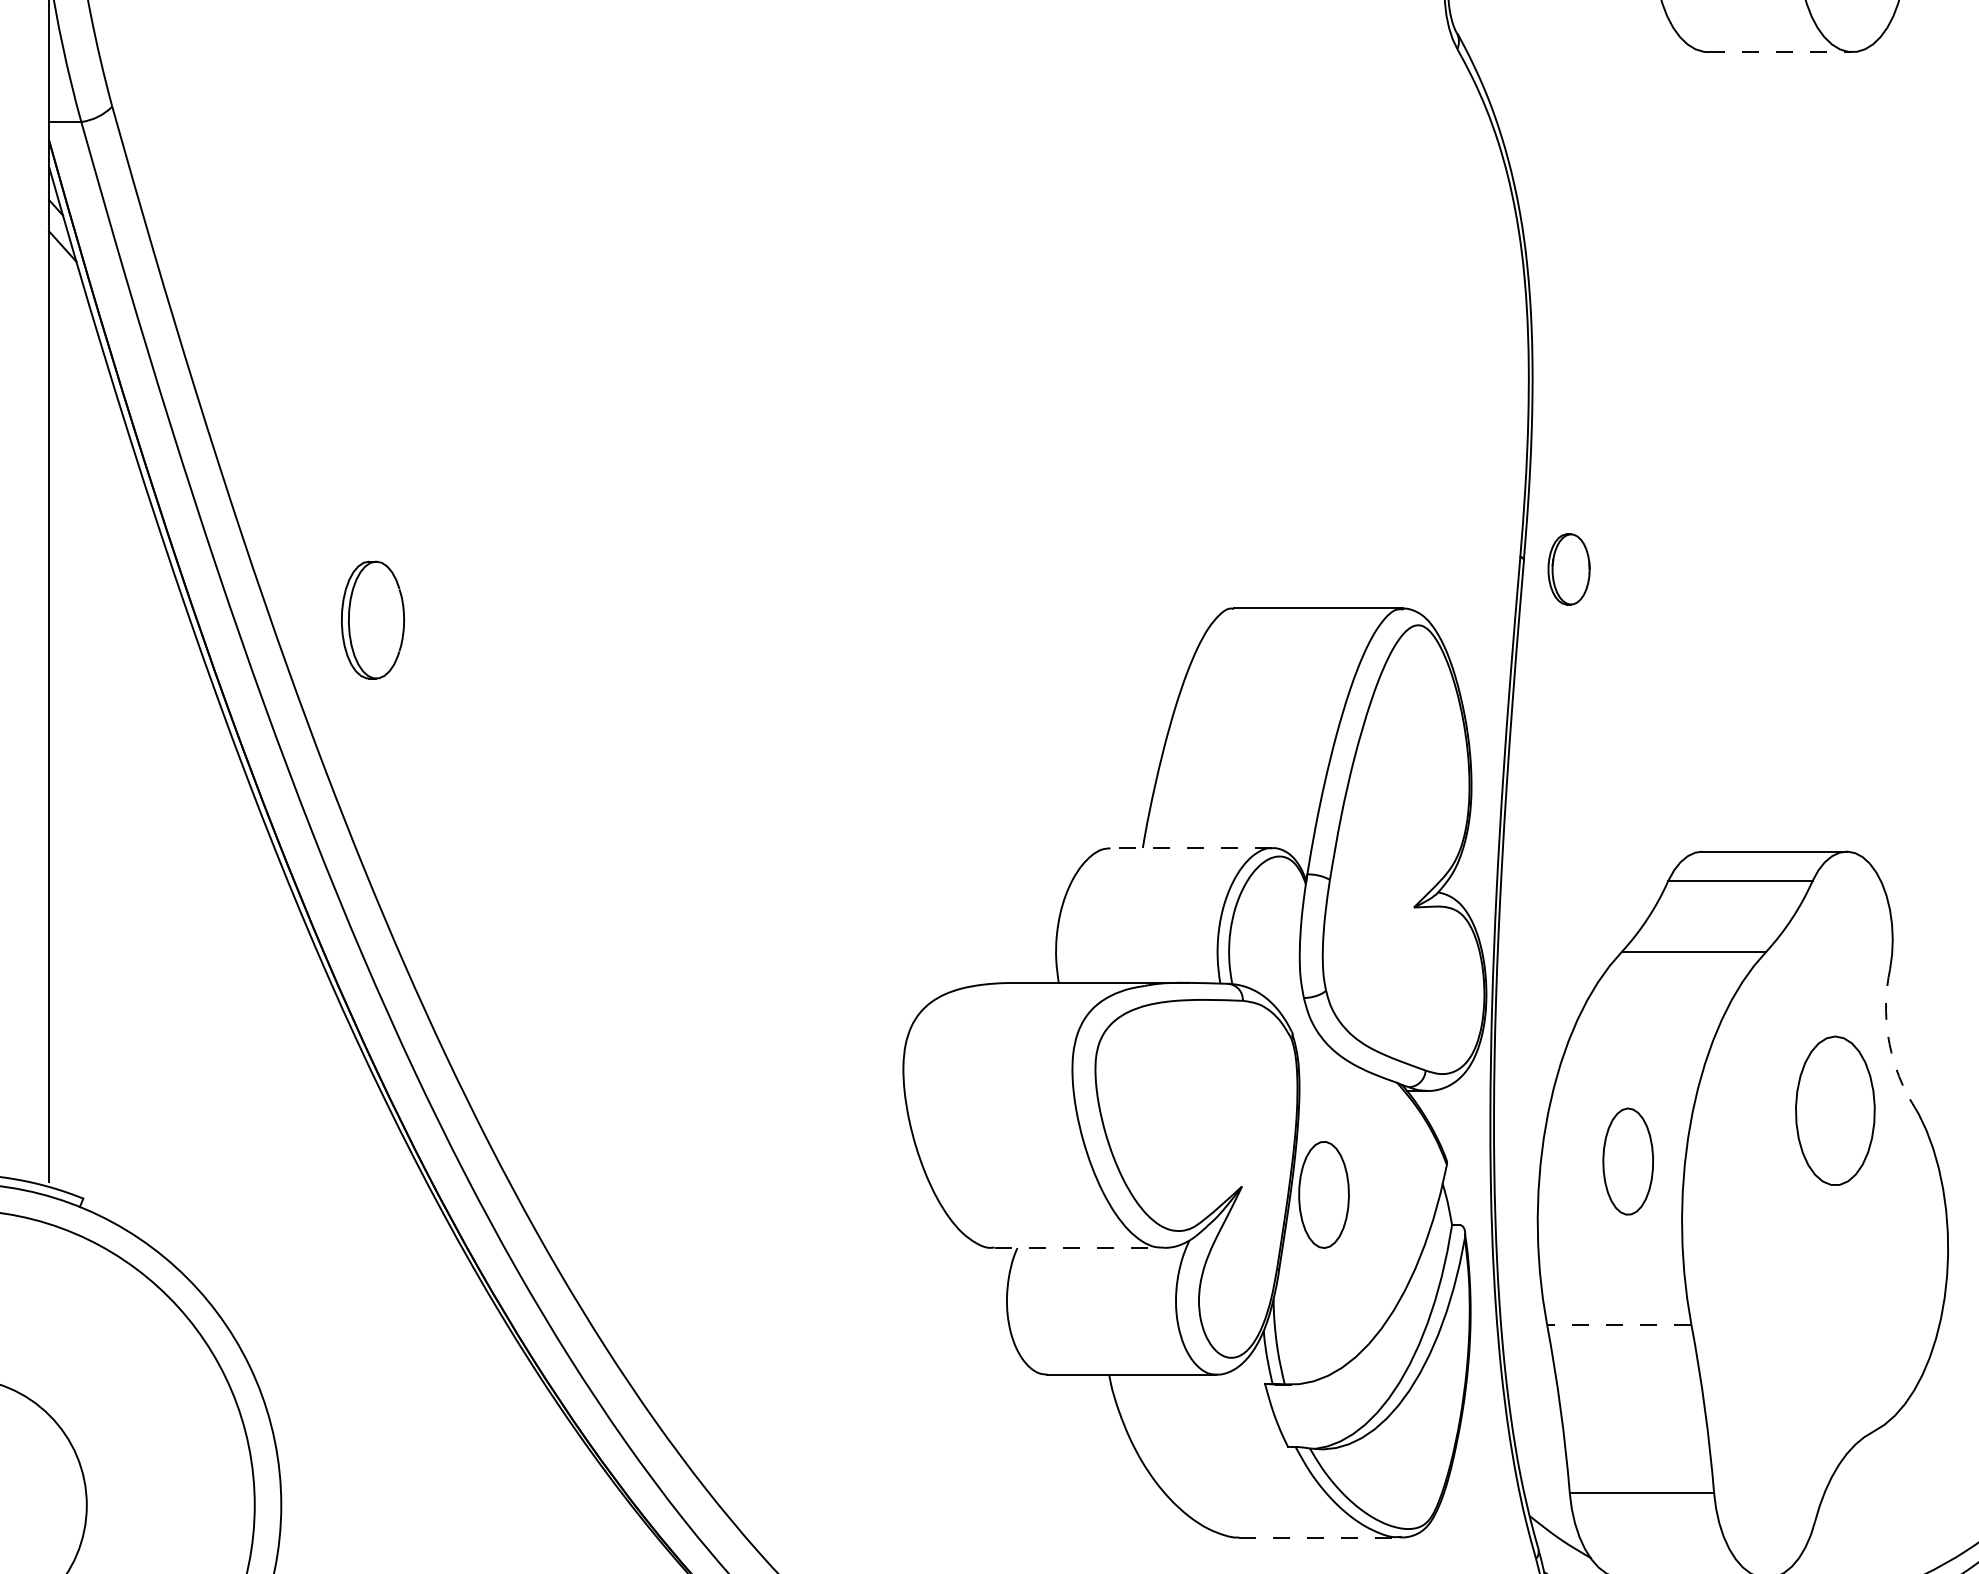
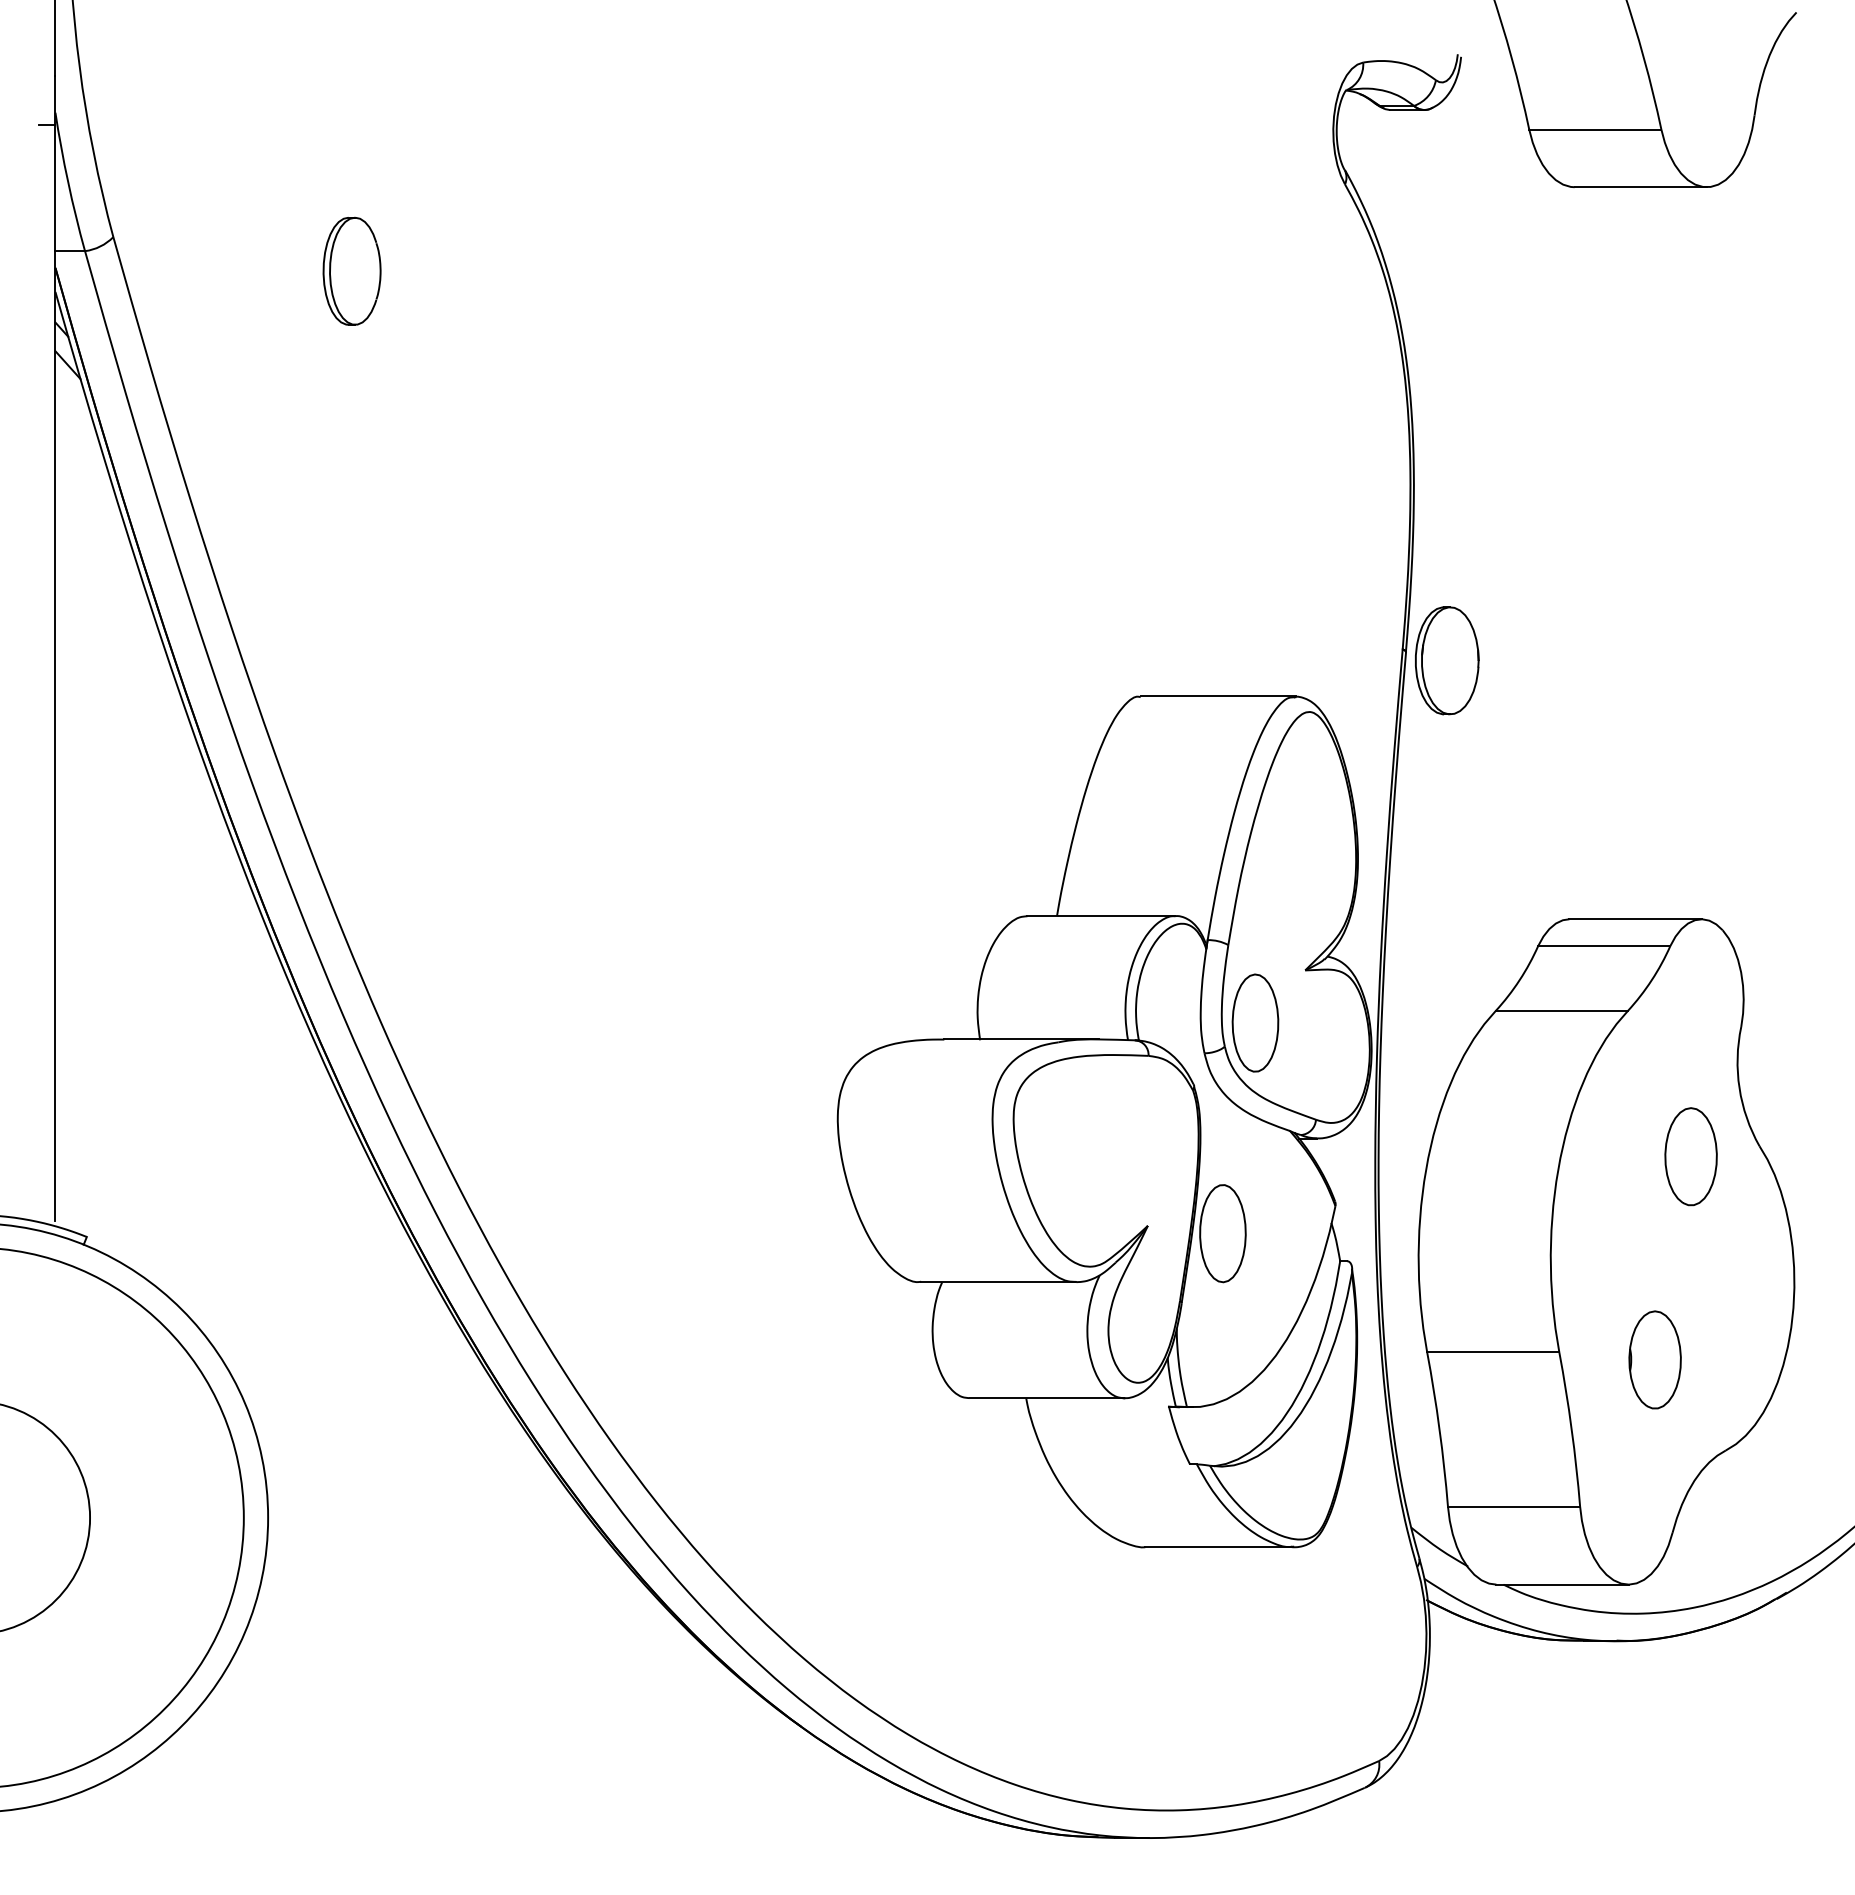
line: (1781, 52) -> (1641, 187), dashed -> solid
part: (1569, 569) -> (1447, 660), size x1.67
part: (372, 619) -> (351, 270), moved
line: (1191, 847) -> (1101, 915), dashed -> solid
arc: (1888, 1036) -> (1739, 1088), dashed -> solid
part: (1834, 1110) -> (1690, 1156), size x0.71
part: (1628, 1160) -> (1255, 1022), moved
line: (1080, 1248) -> (999, 1282), dashed -> solid
line: (1618, 1324) -> (1492, 1352), dashed -> solid
part: (1795, 1332) -> (1654, 1359), added
line: (1320, 1537) -> (1219, 1547), dashed -> solid

